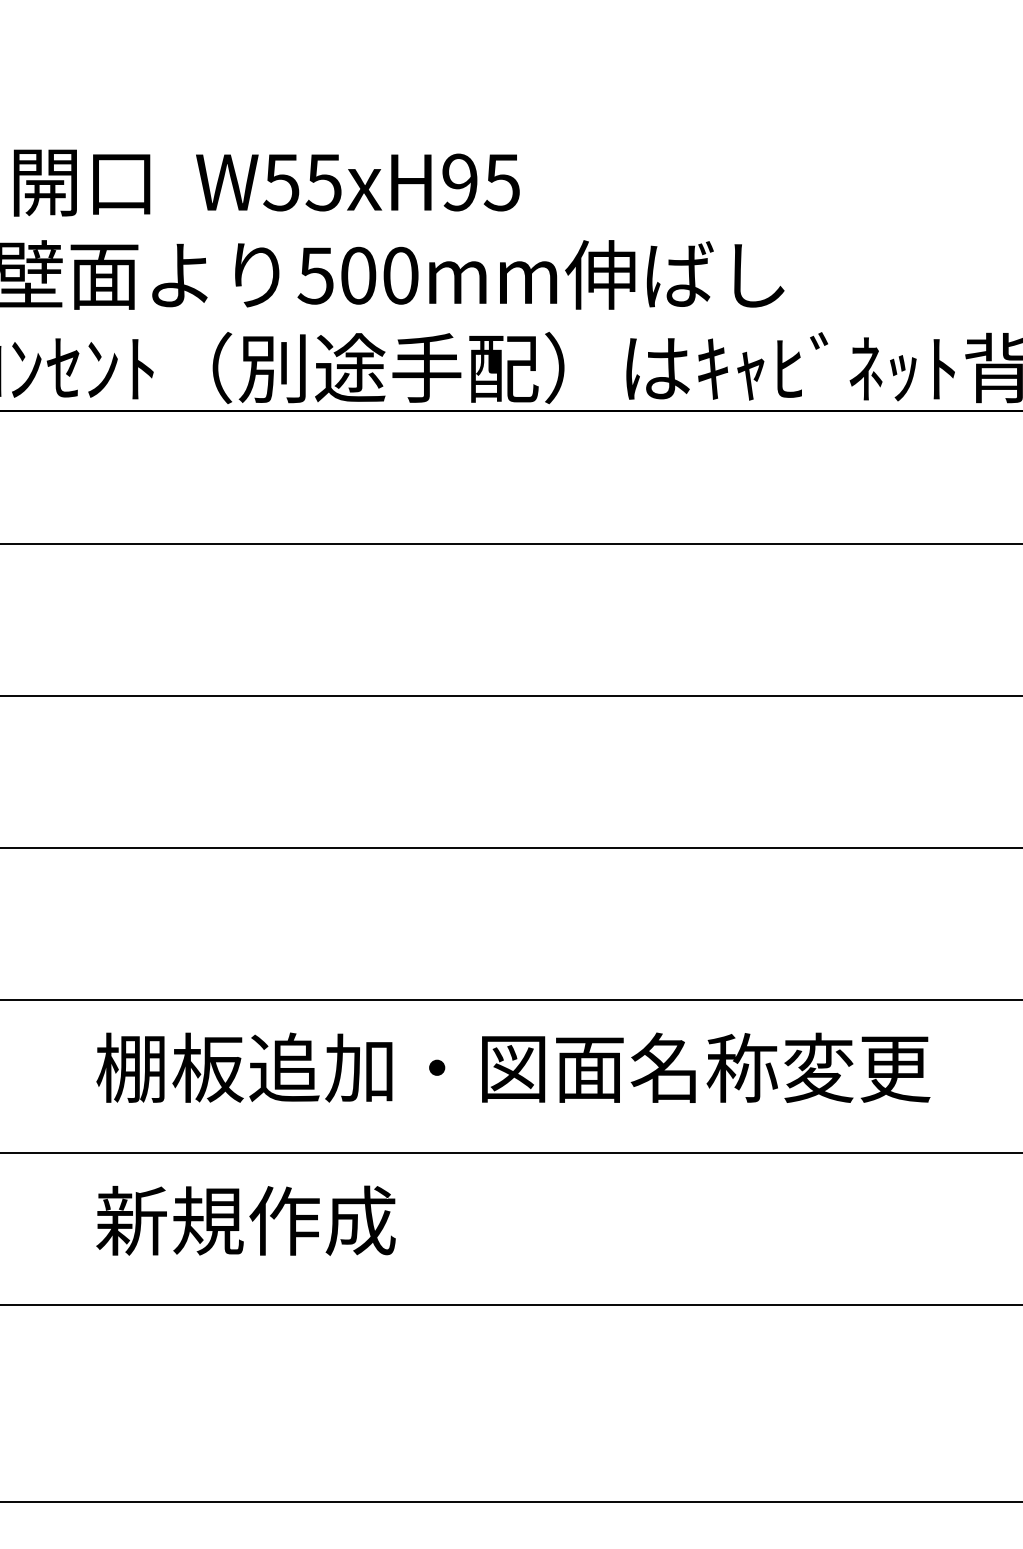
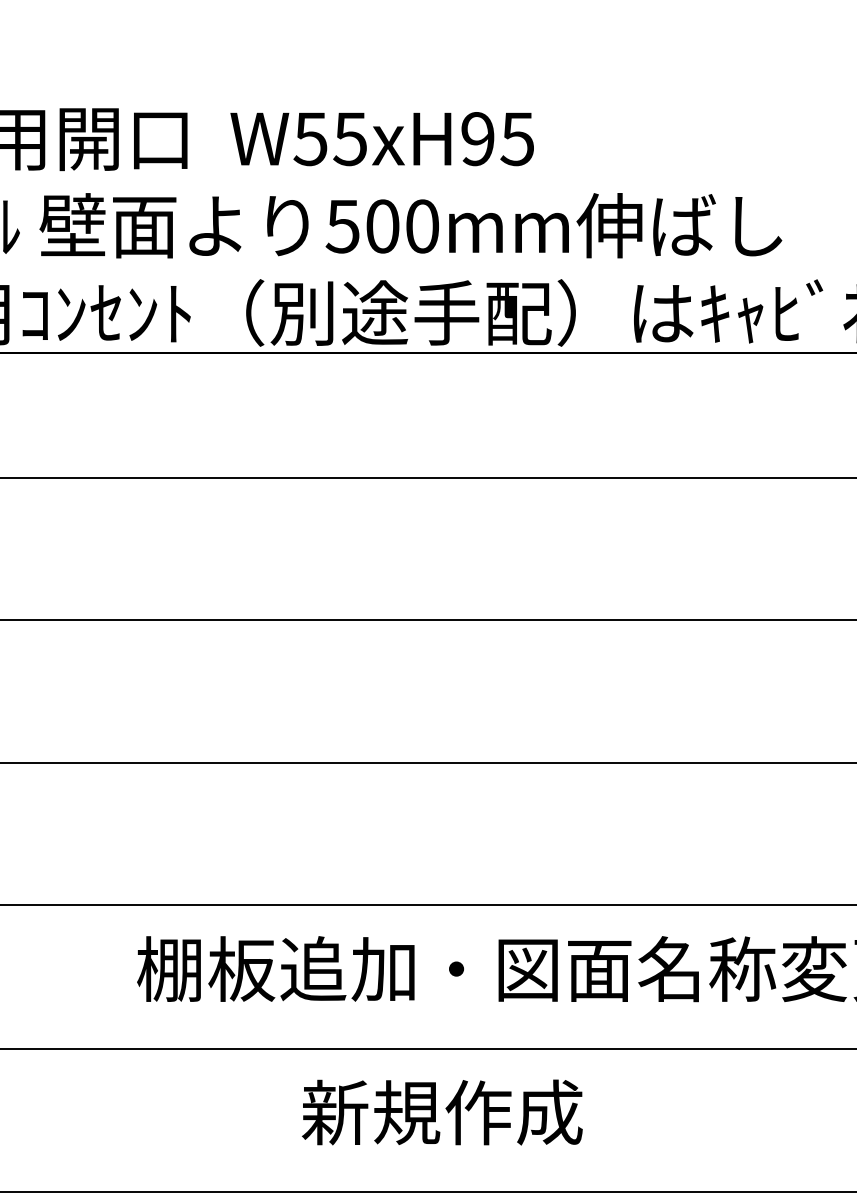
text: (245, 1220) -> (441, 1112), moved

